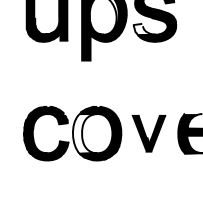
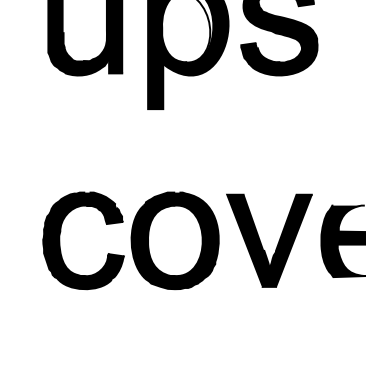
fill: (144, 29) -> (260, 53), added
fill: (84, 133) -> (152, 240), added
part: (148, 133) -> (267, 240), size x1.43

